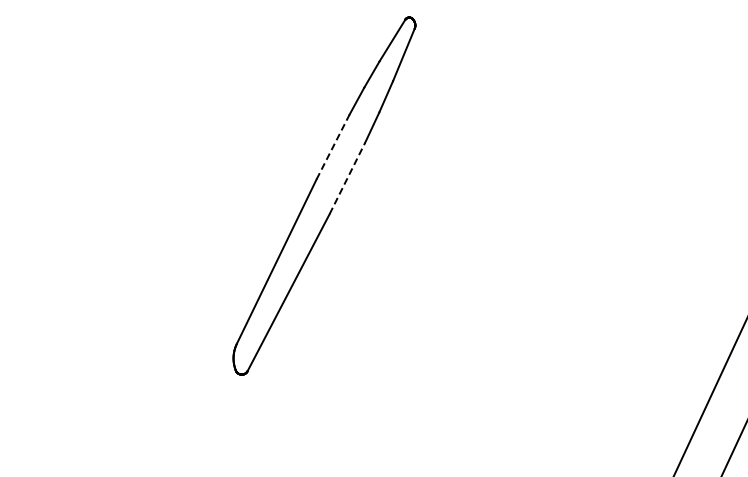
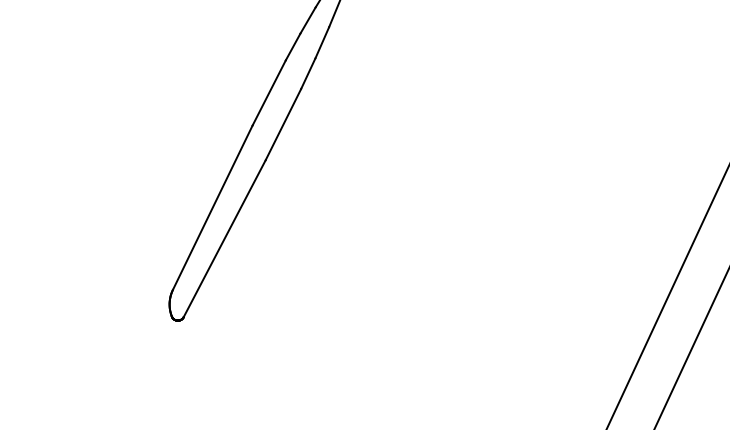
line: (333, 147) -> (269, 93), dashed -> solid
line: (347, 178) -> (283, 124), dashed -> solid

